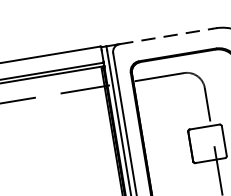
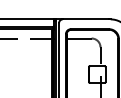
line: (167, 36) -> (86, 19), dashed -> solid

